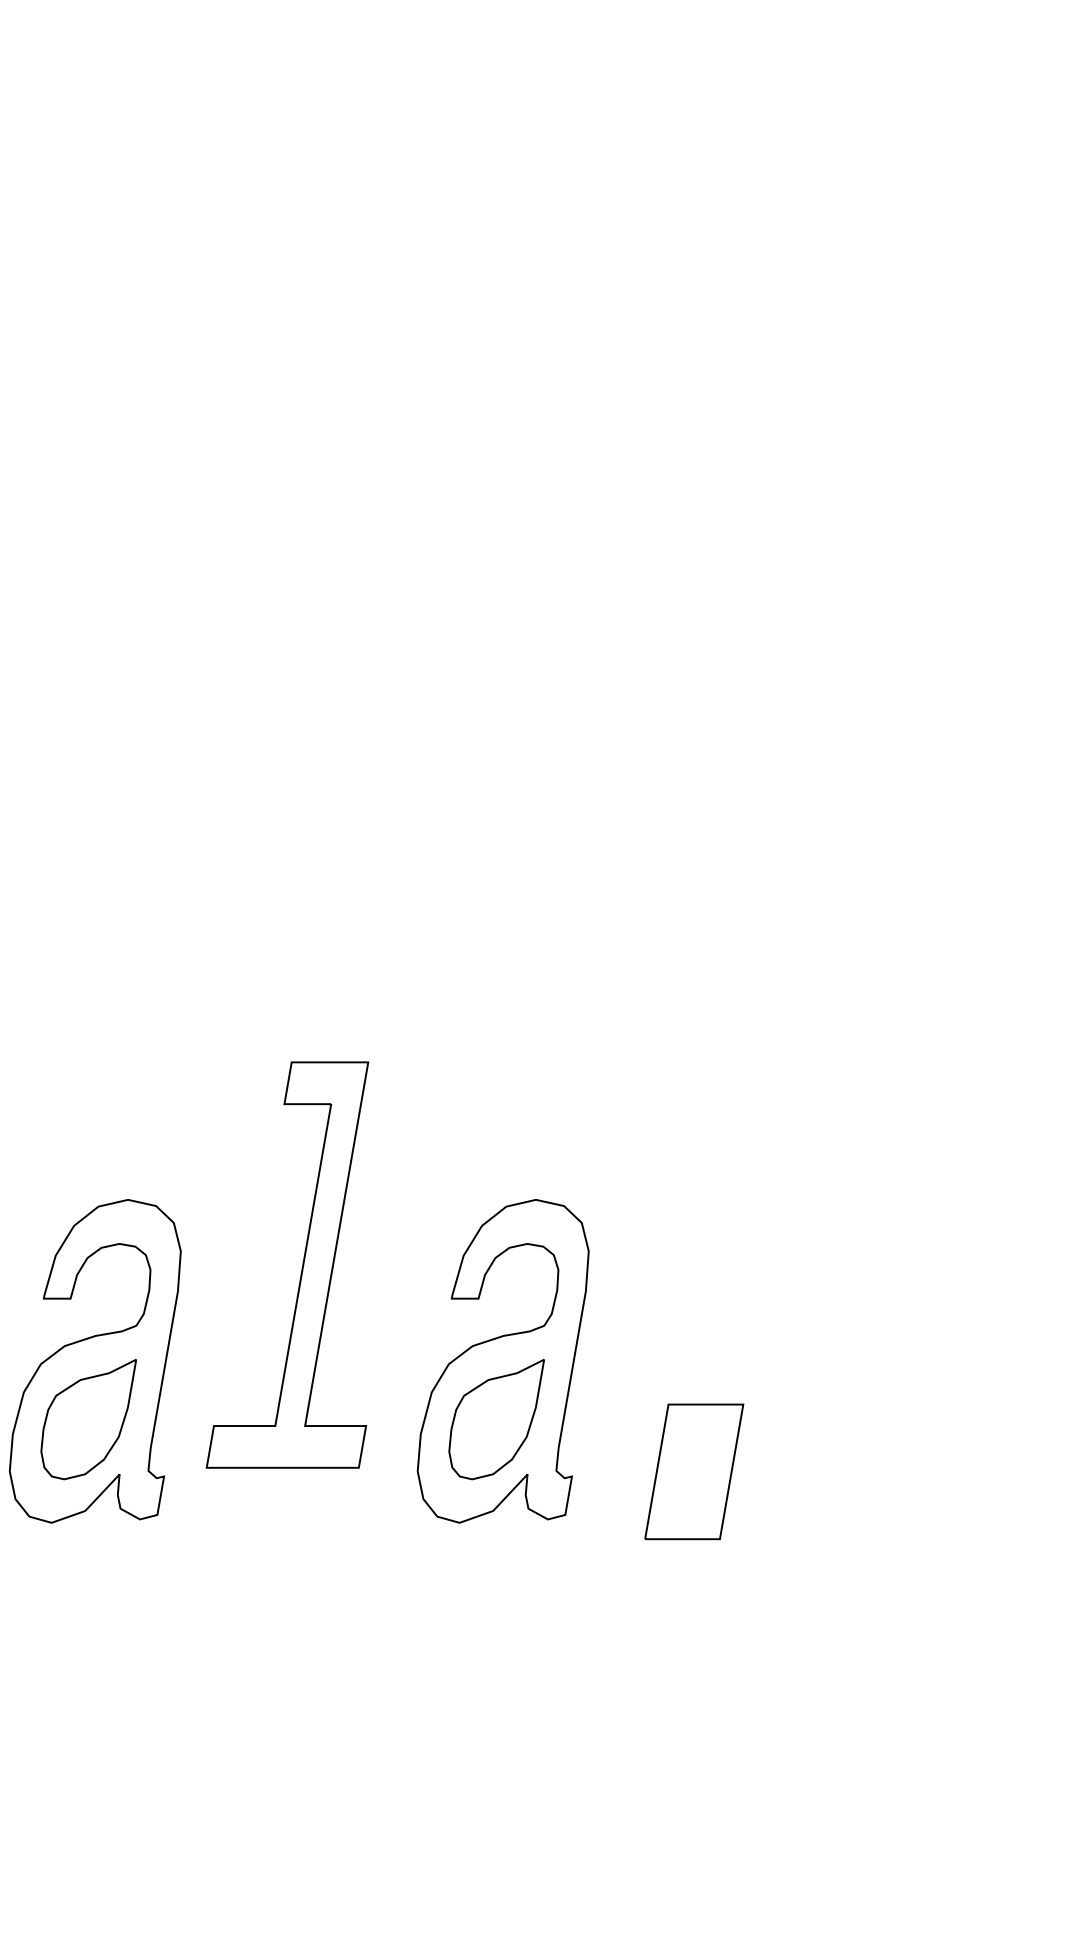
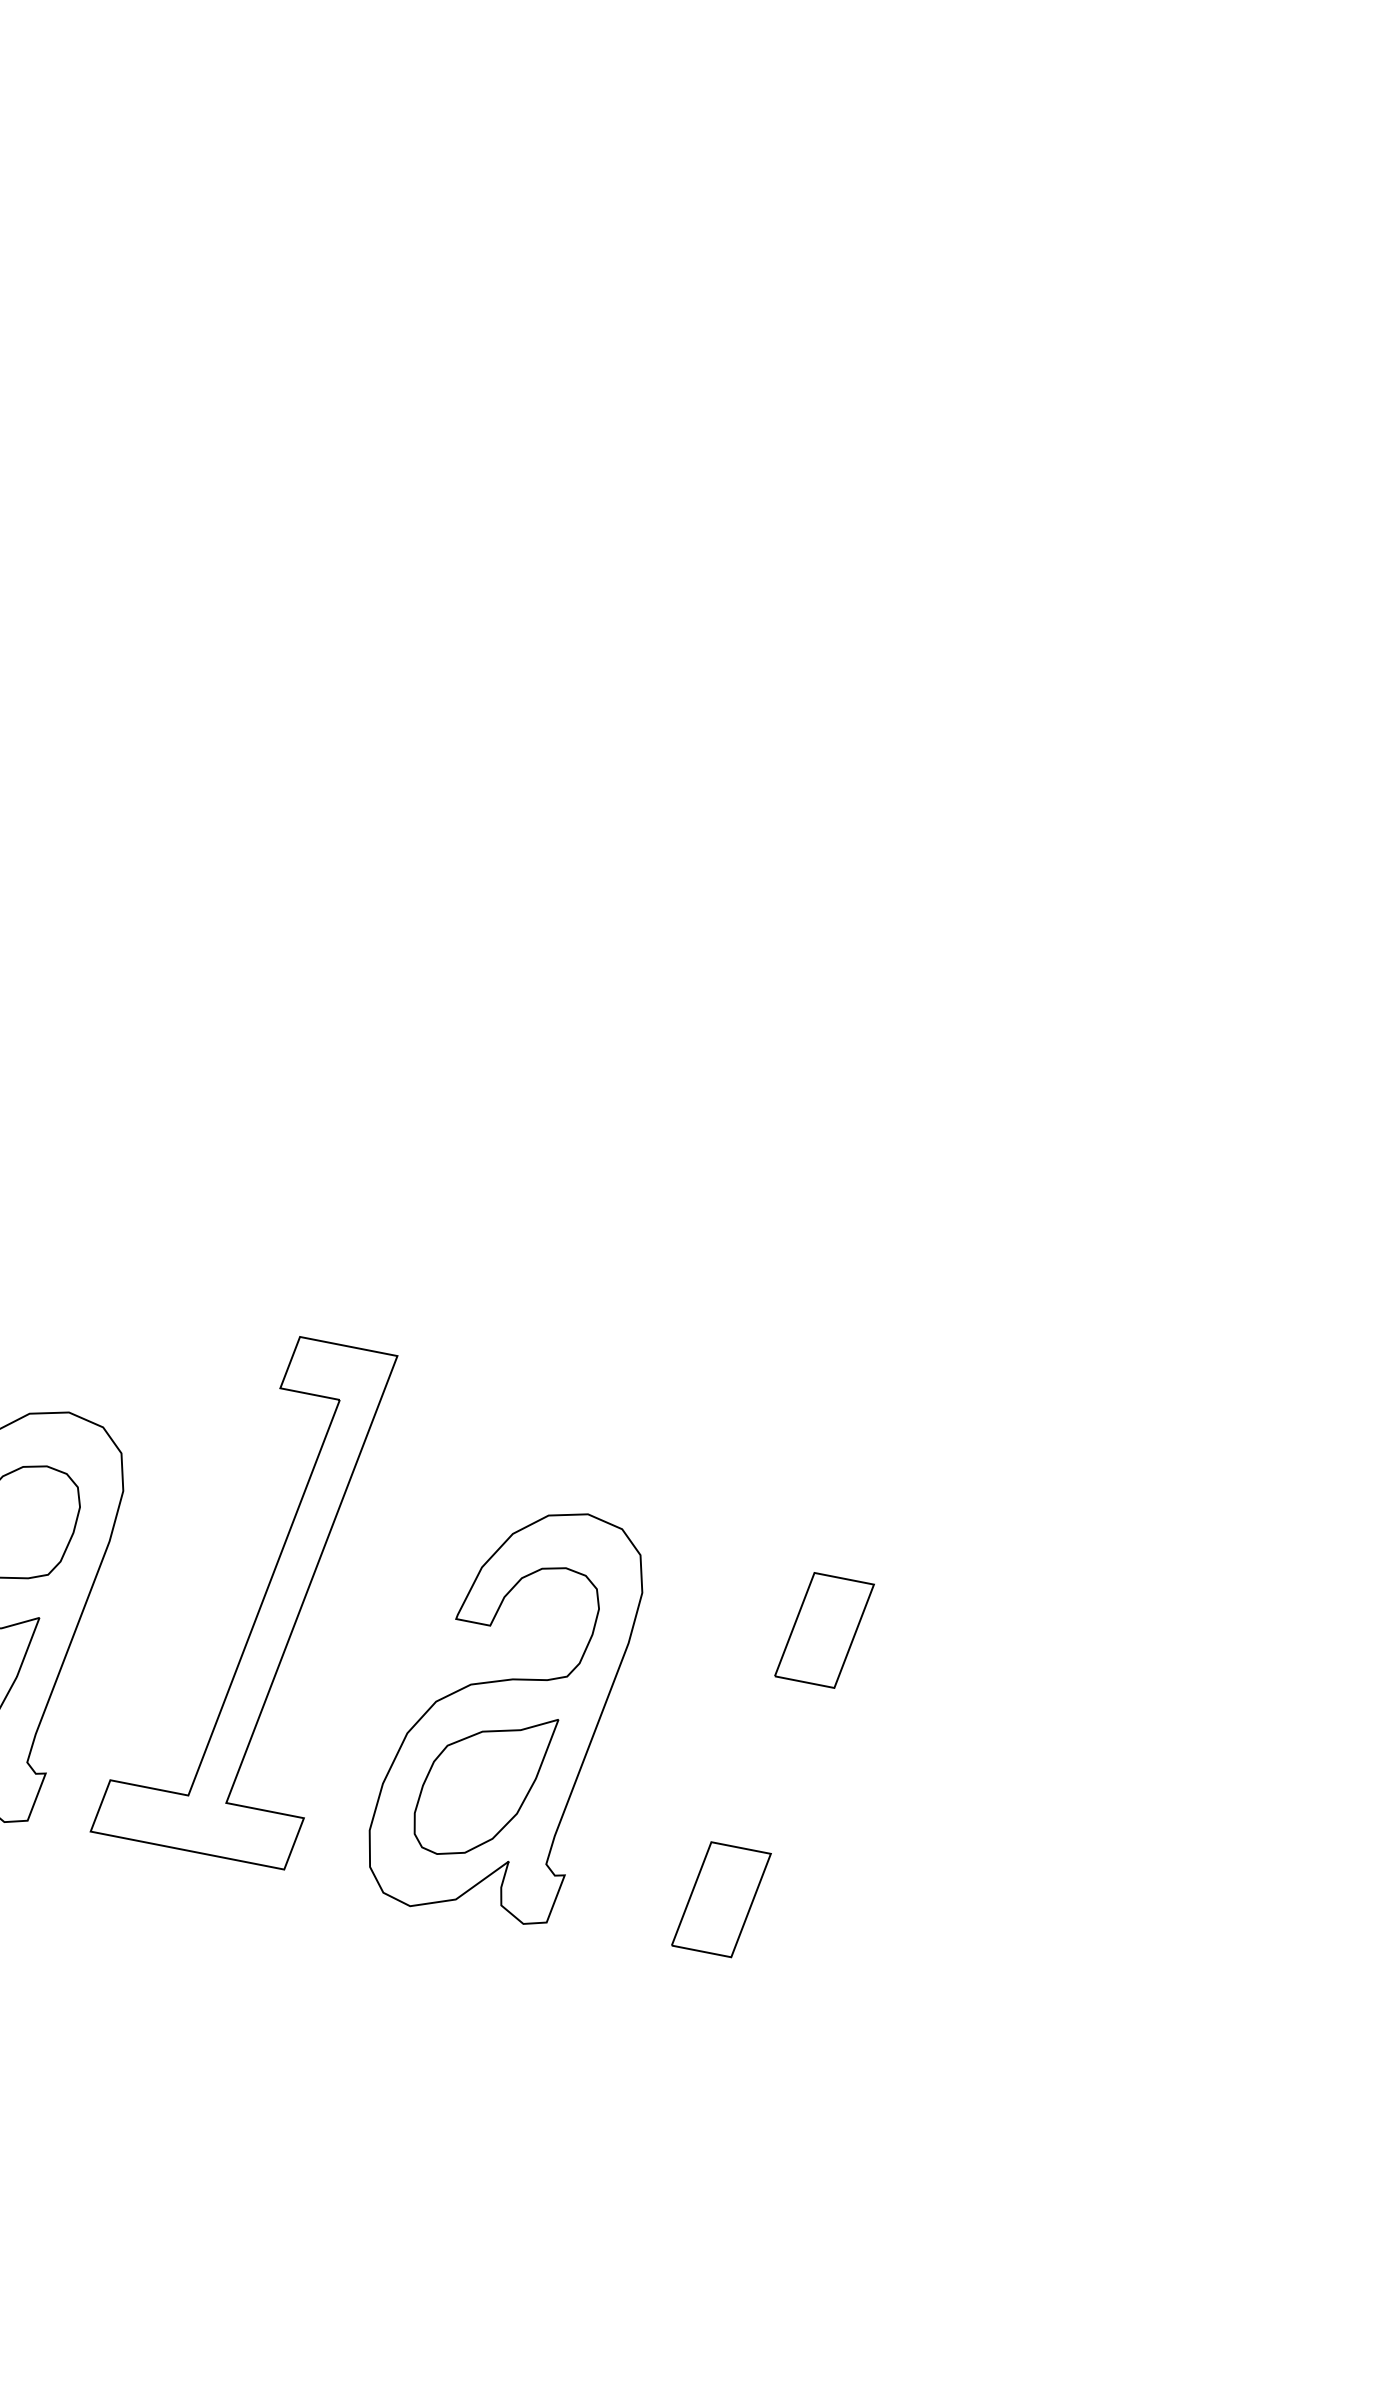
part: (731, 1252) -> (823, 1630), added
part: (301, 1268) -> (261, 1601), moved
part: (693, 1471) -> (720, 1899), size x0.62

